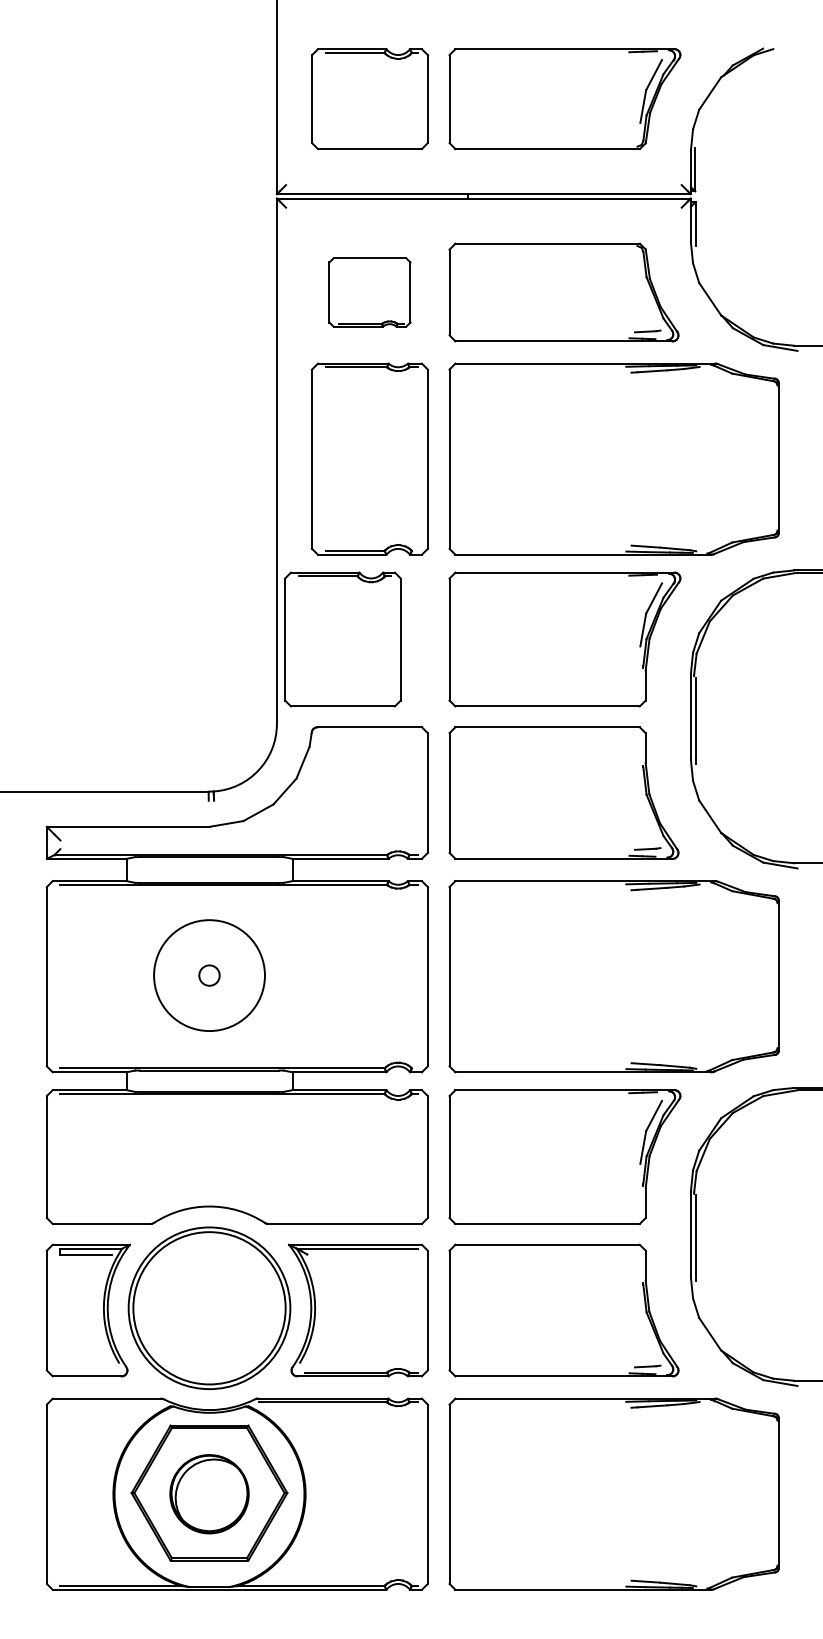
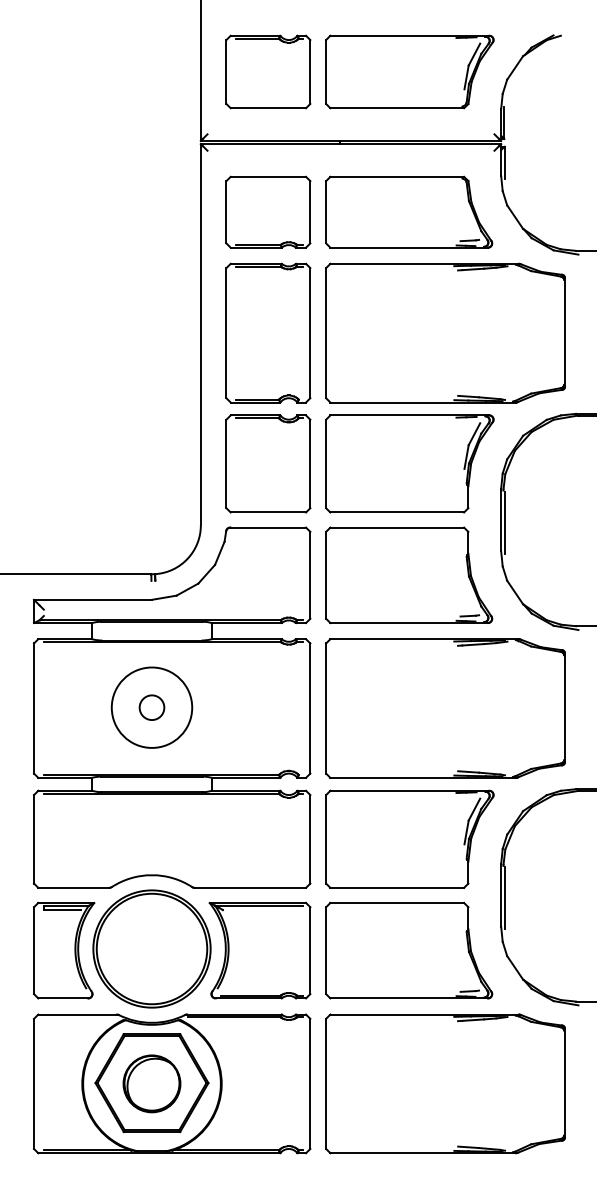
part: (369, 292) -> (268, 212), size x1.43
part: (342, 639) -> (268, 463), moved
circle: (209, 975) -> (151, 707), size x1.67

